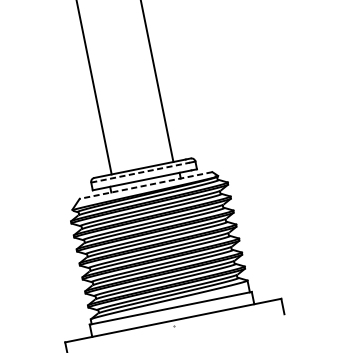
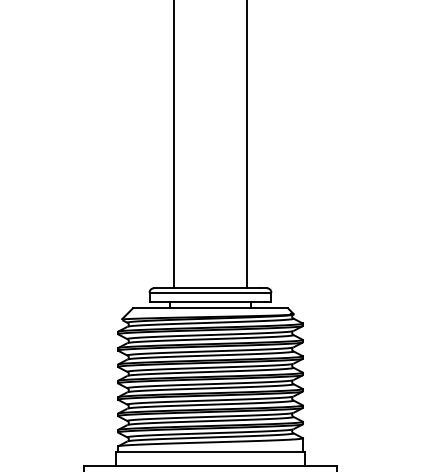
line: (140, 172) -> (207, 292), dashed -> solid
line: (146, 185) -> (210, 308), dashed -> solid

